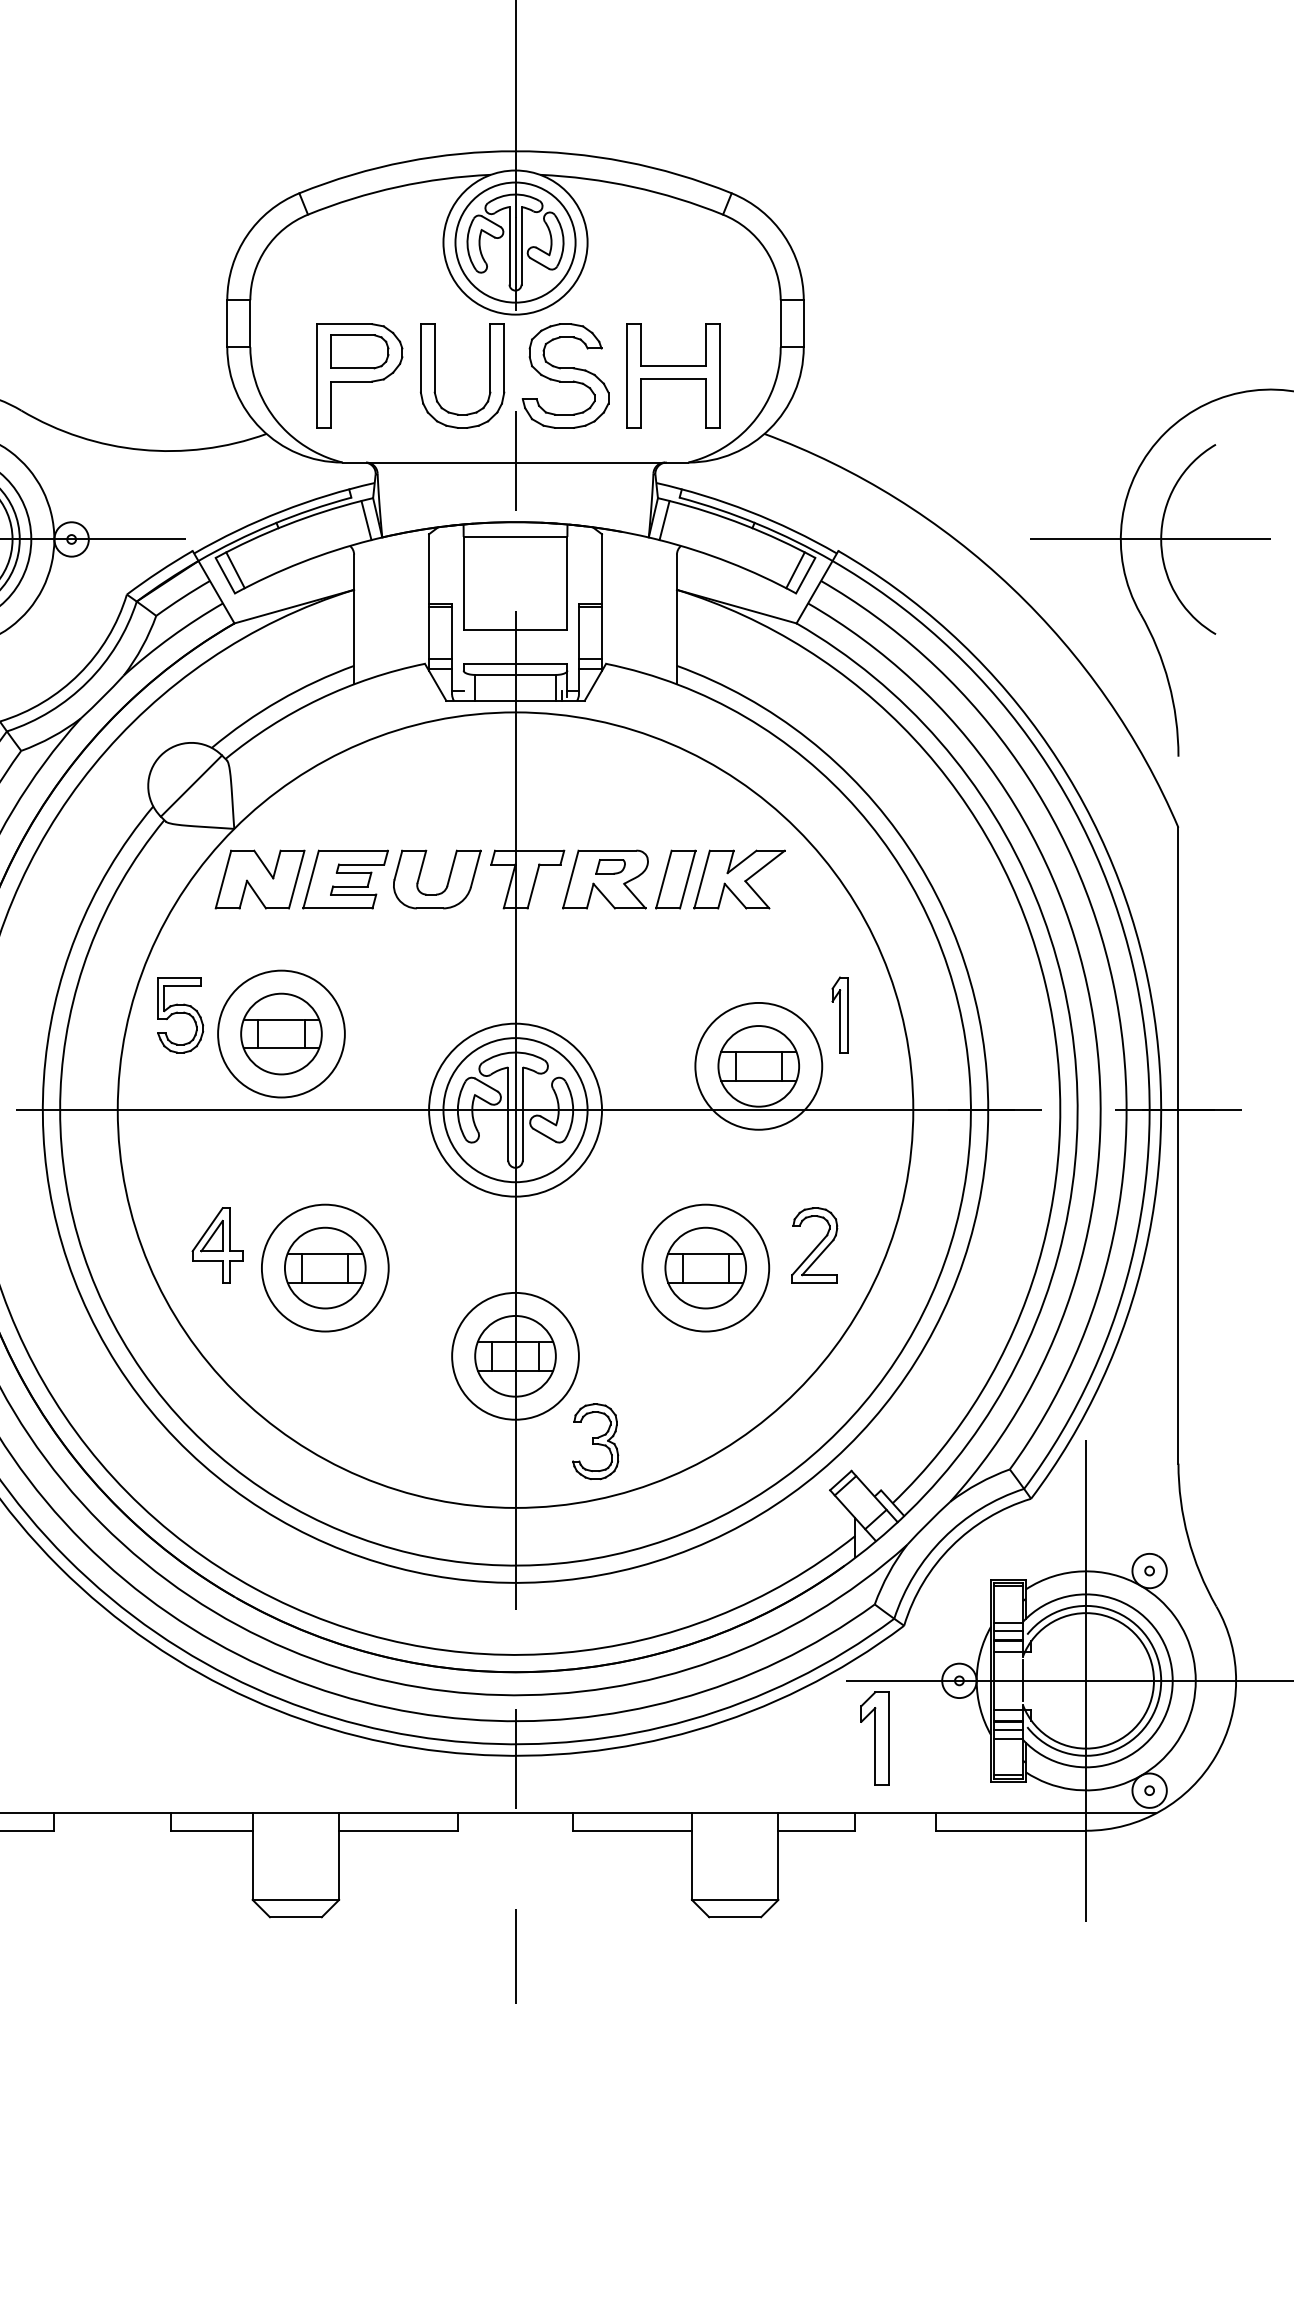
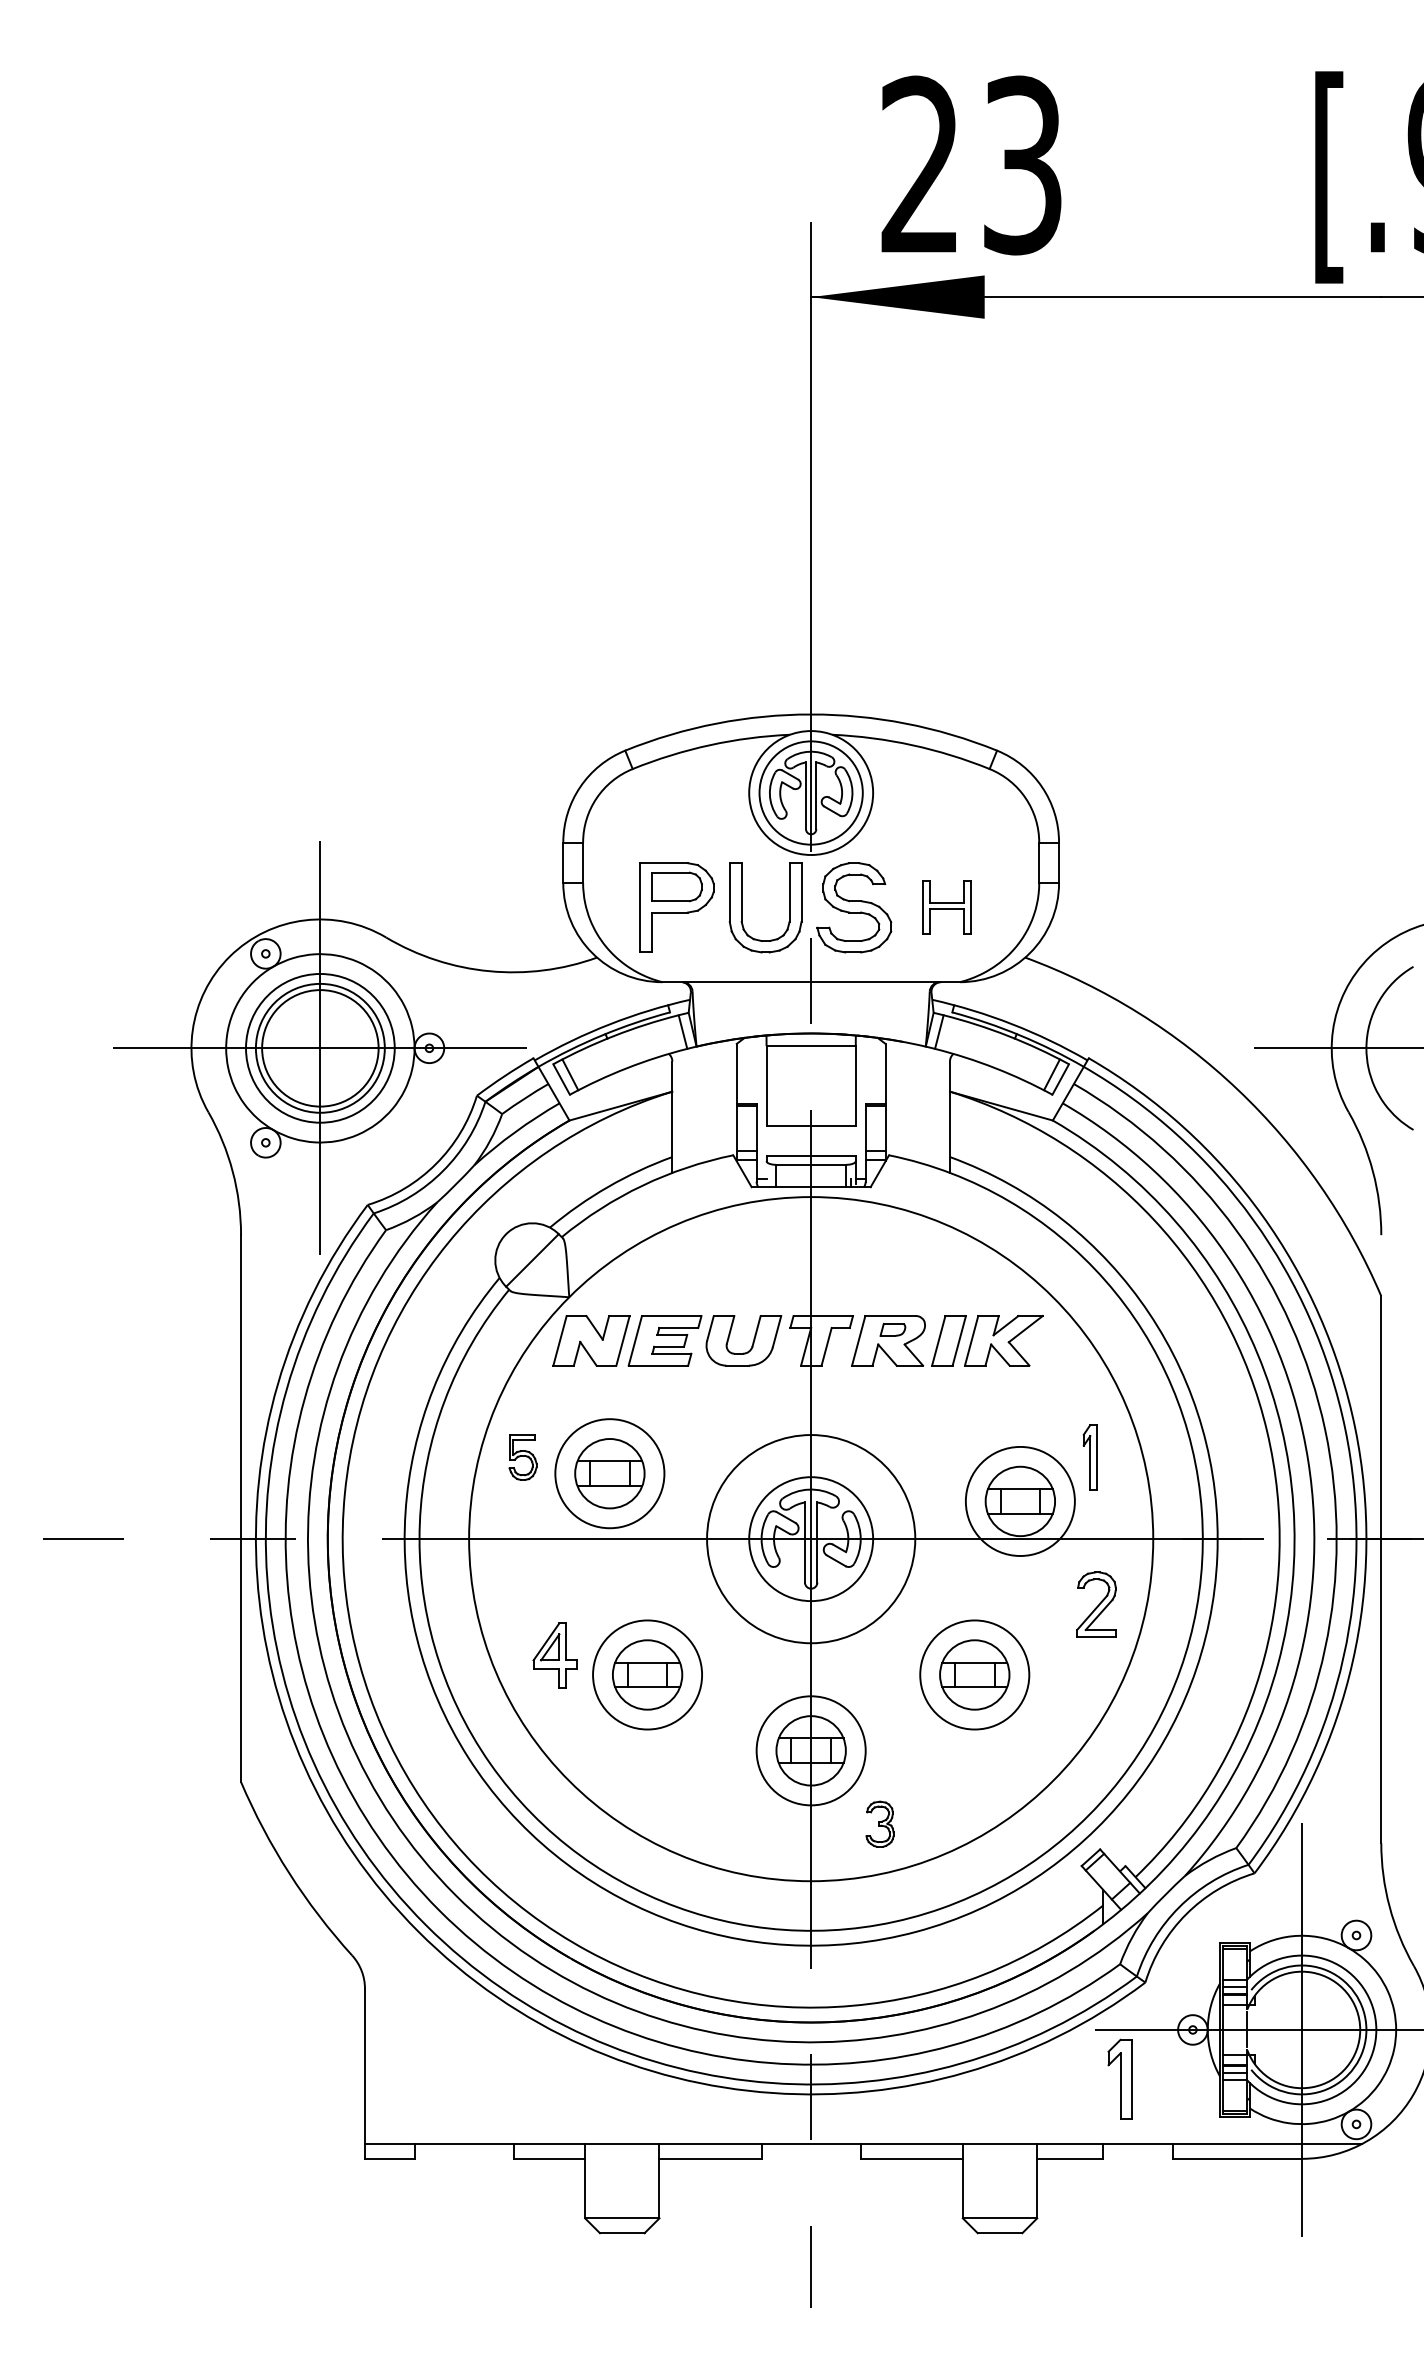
part: (672, 375) -> (946, 907), size x0.6
part: (179, 1015) -> (522, 1457), size x0.7
circle: (514, 1109) -> (810, 1538), size x1.4
part: (814, 1245) -> (1096, 1604), moved
part: (594, 1441) -> (879, 1824), size x0.7

